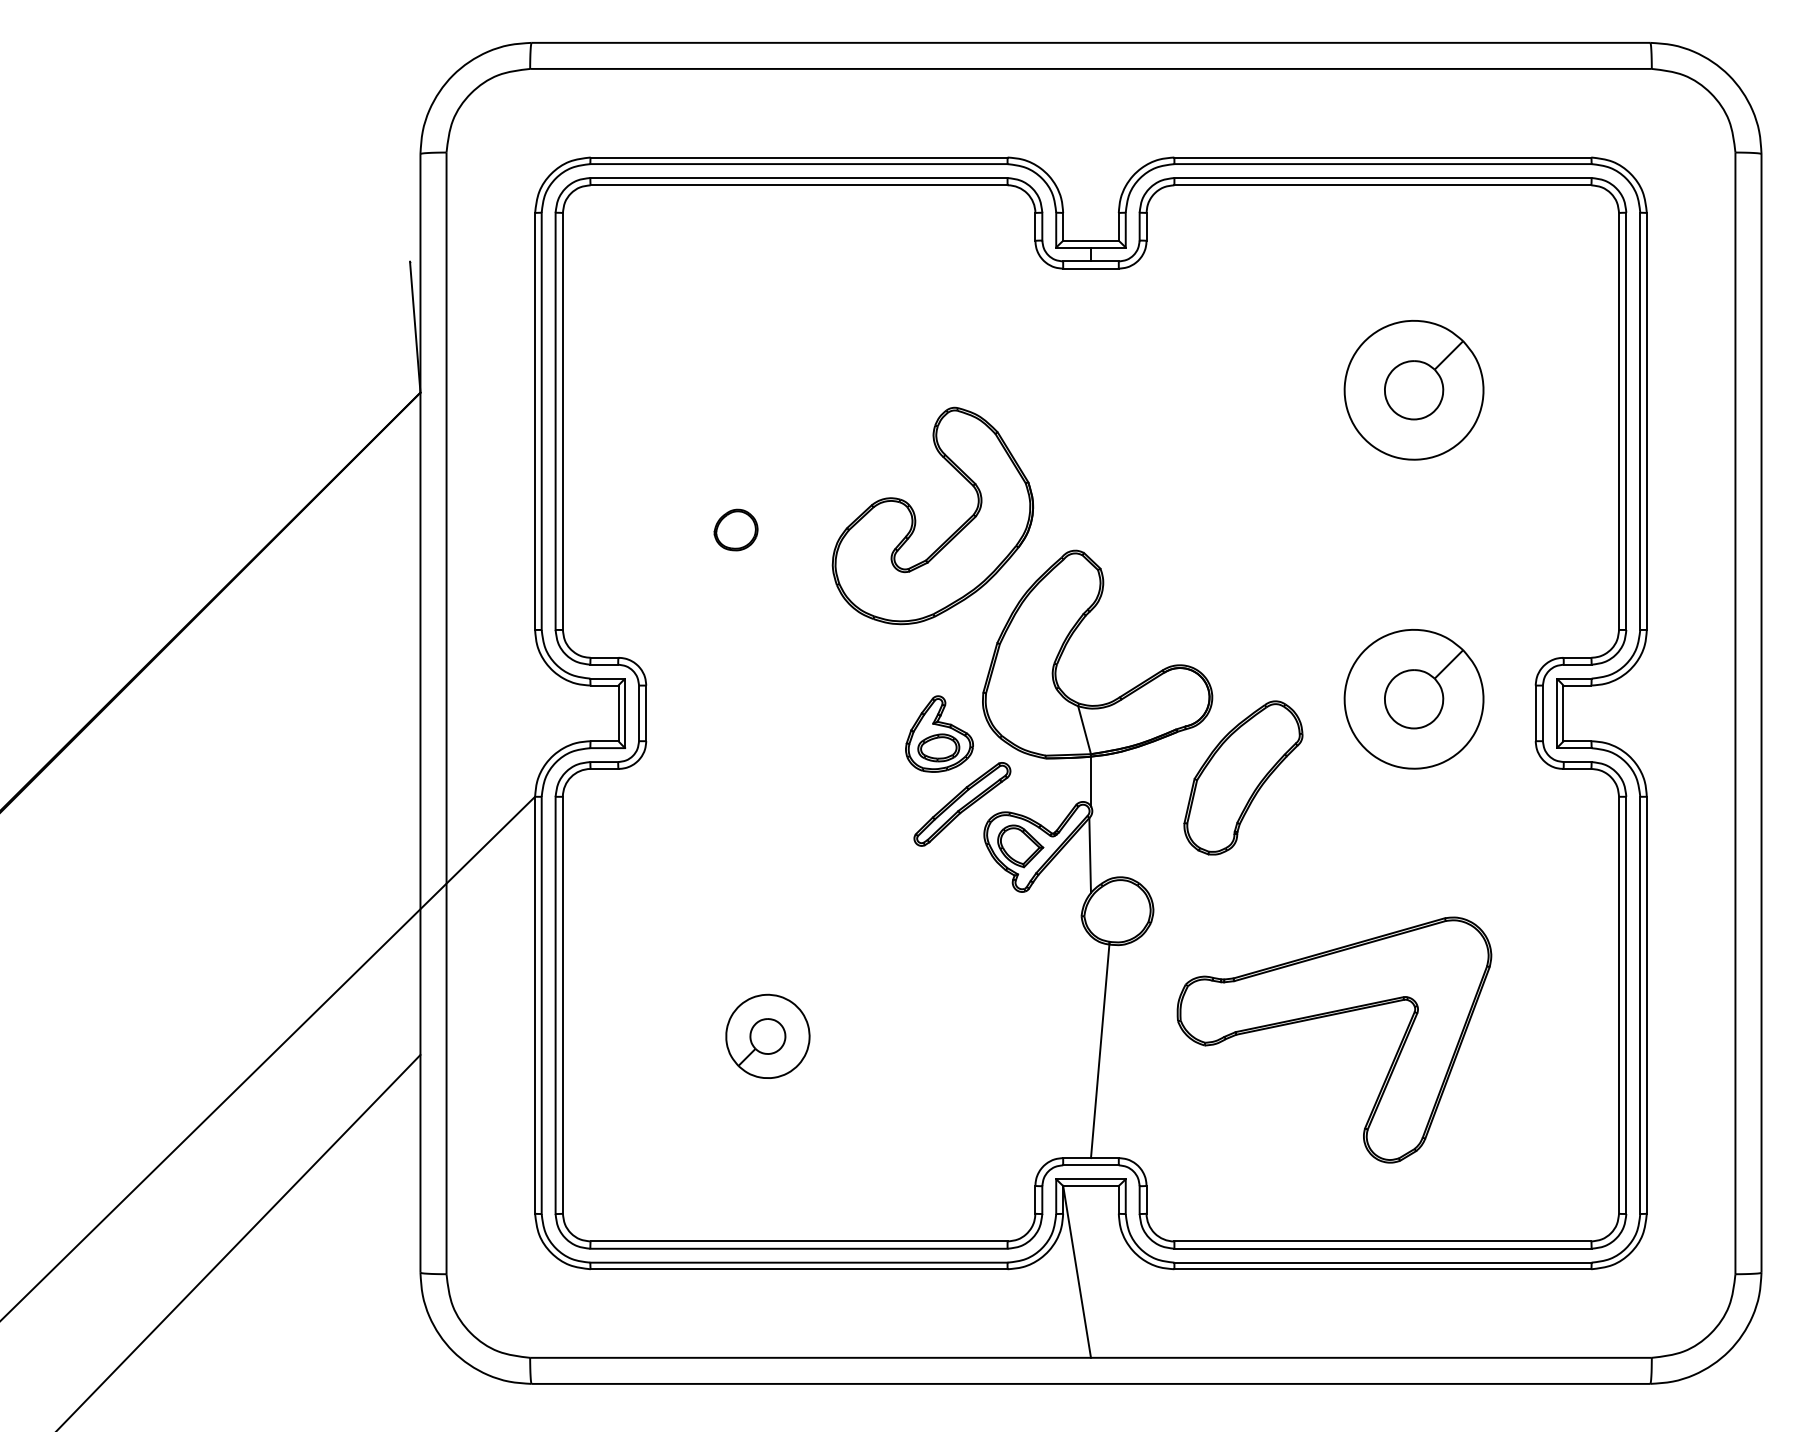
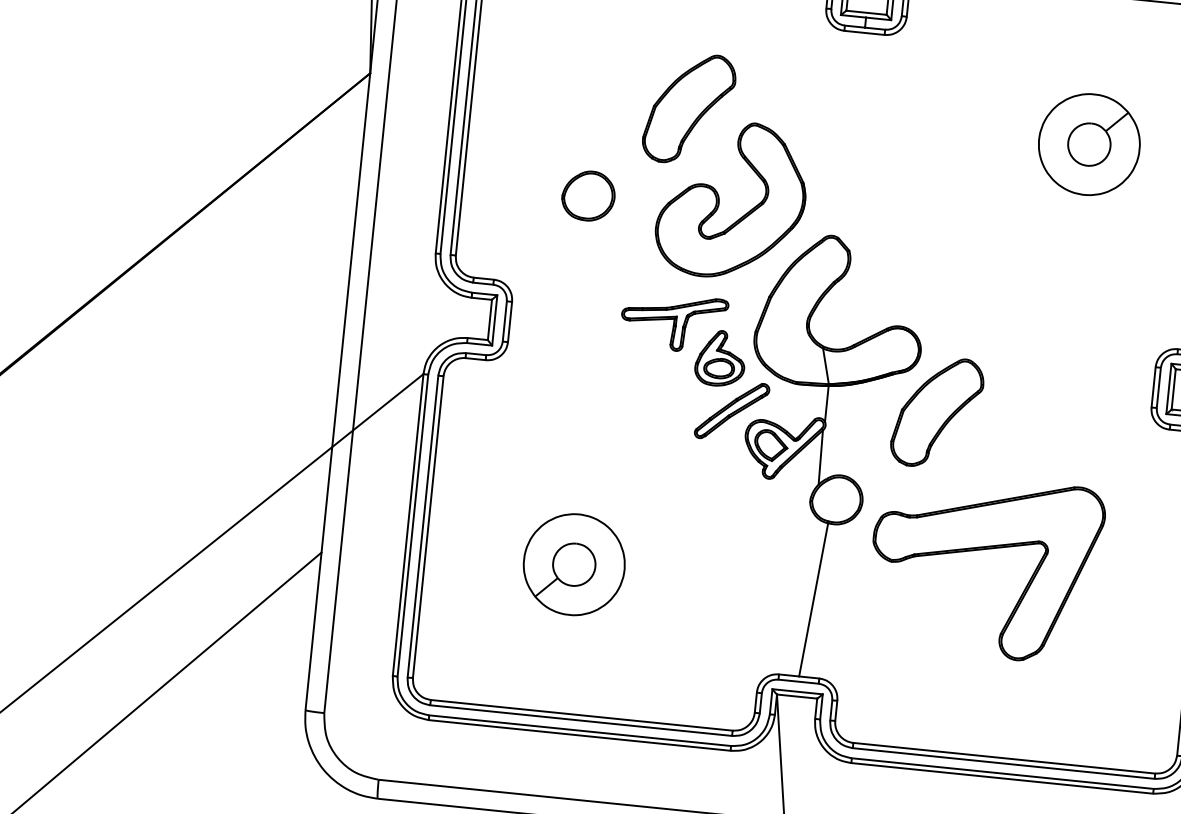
part: (861, 396) -> (689, 108), added
part: (735, 529) -> (588, 195), size x1.67
part: (870, 691) -> (673, 322), added
part: (1413, 699) -> (1066, 368), removed
part: (1330, 1016) -> (984, 550), moved
part: (767, 1036) -> (574, 564), size x1.67

